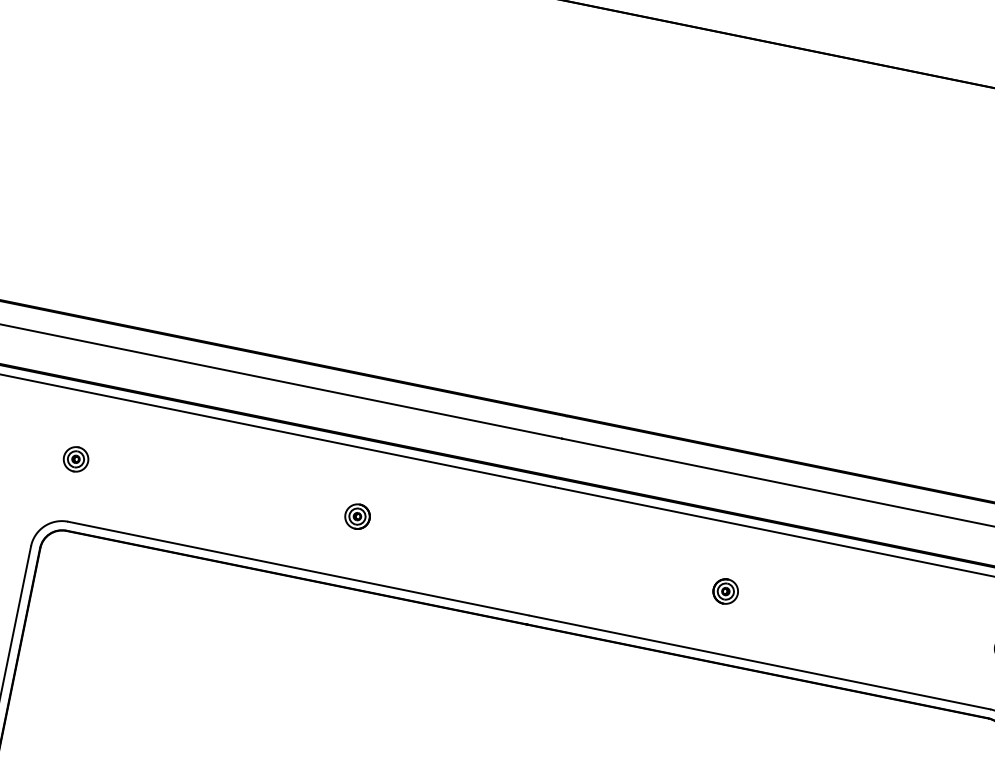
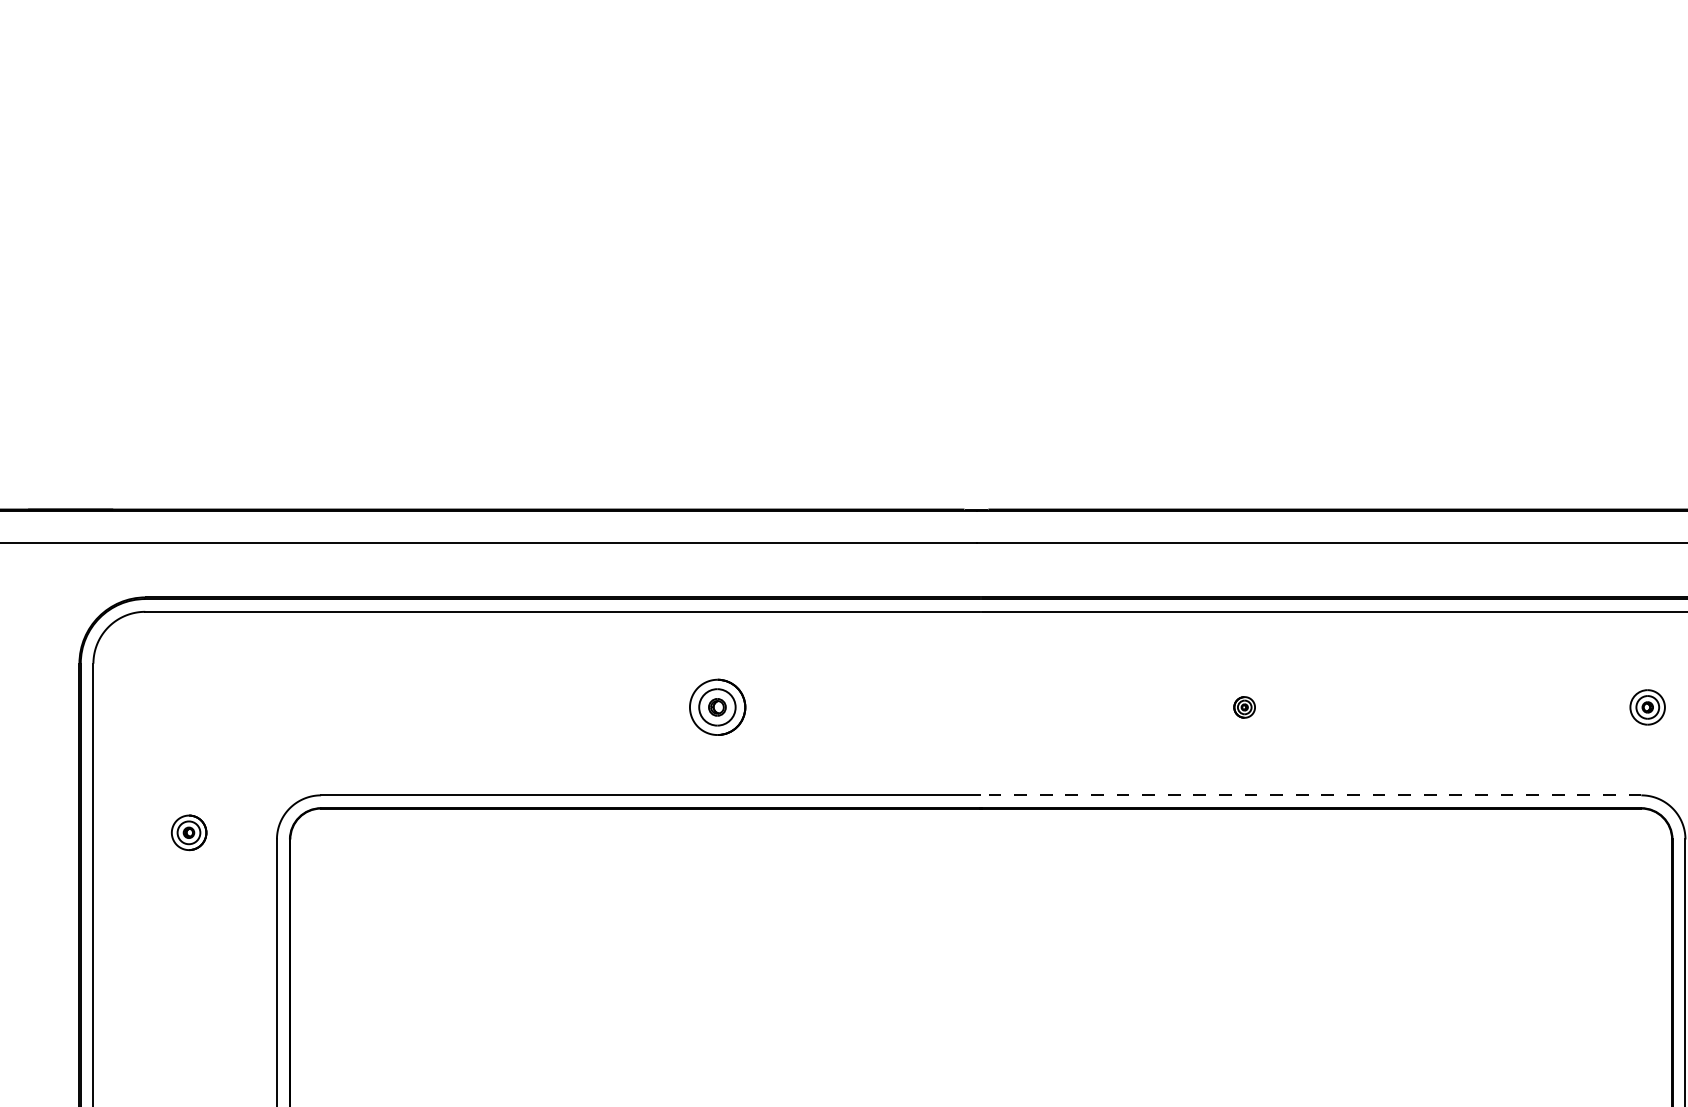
part: (76, 459) -> (314, 707), removed
part: (357, 516) -> (717, 707), size x1.6
part: (725, 591) -> (1244, 707), size x0.6
line: (759, 662) -> (1311, 795), solid -> dashed

